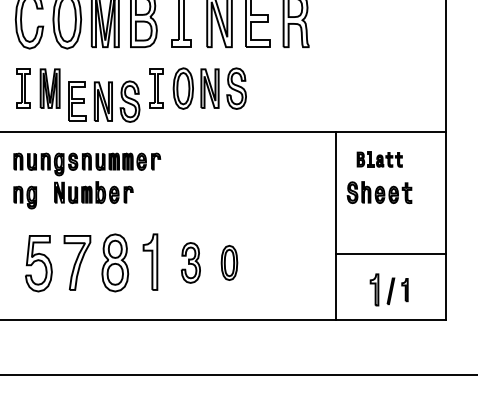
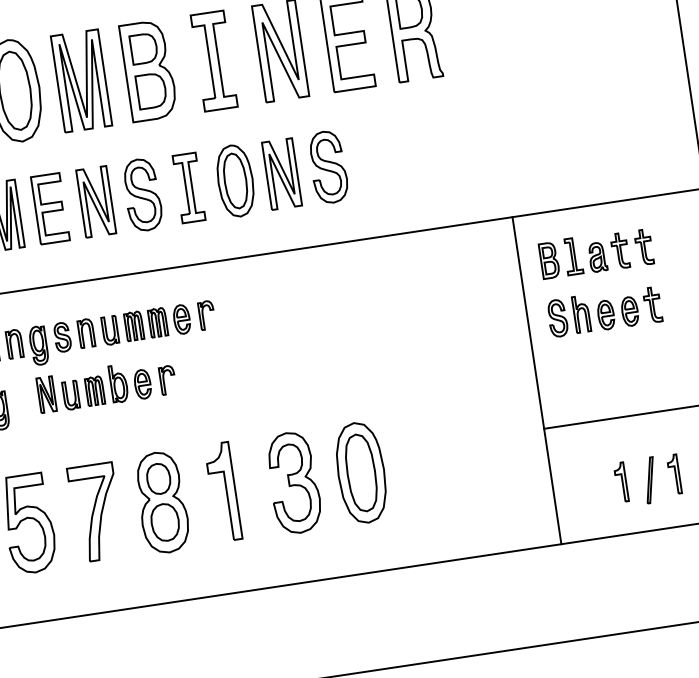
part: (104, 101) -> (98, 201), moved
part: (379, 159) -> (595, 253), size x1.43
part: (190, 262) -> (293, 482), size x1.43
part: (229, 262) -> (361, 472), size x1.67
part: (374, 290) -> (621, 483), size x0.71

